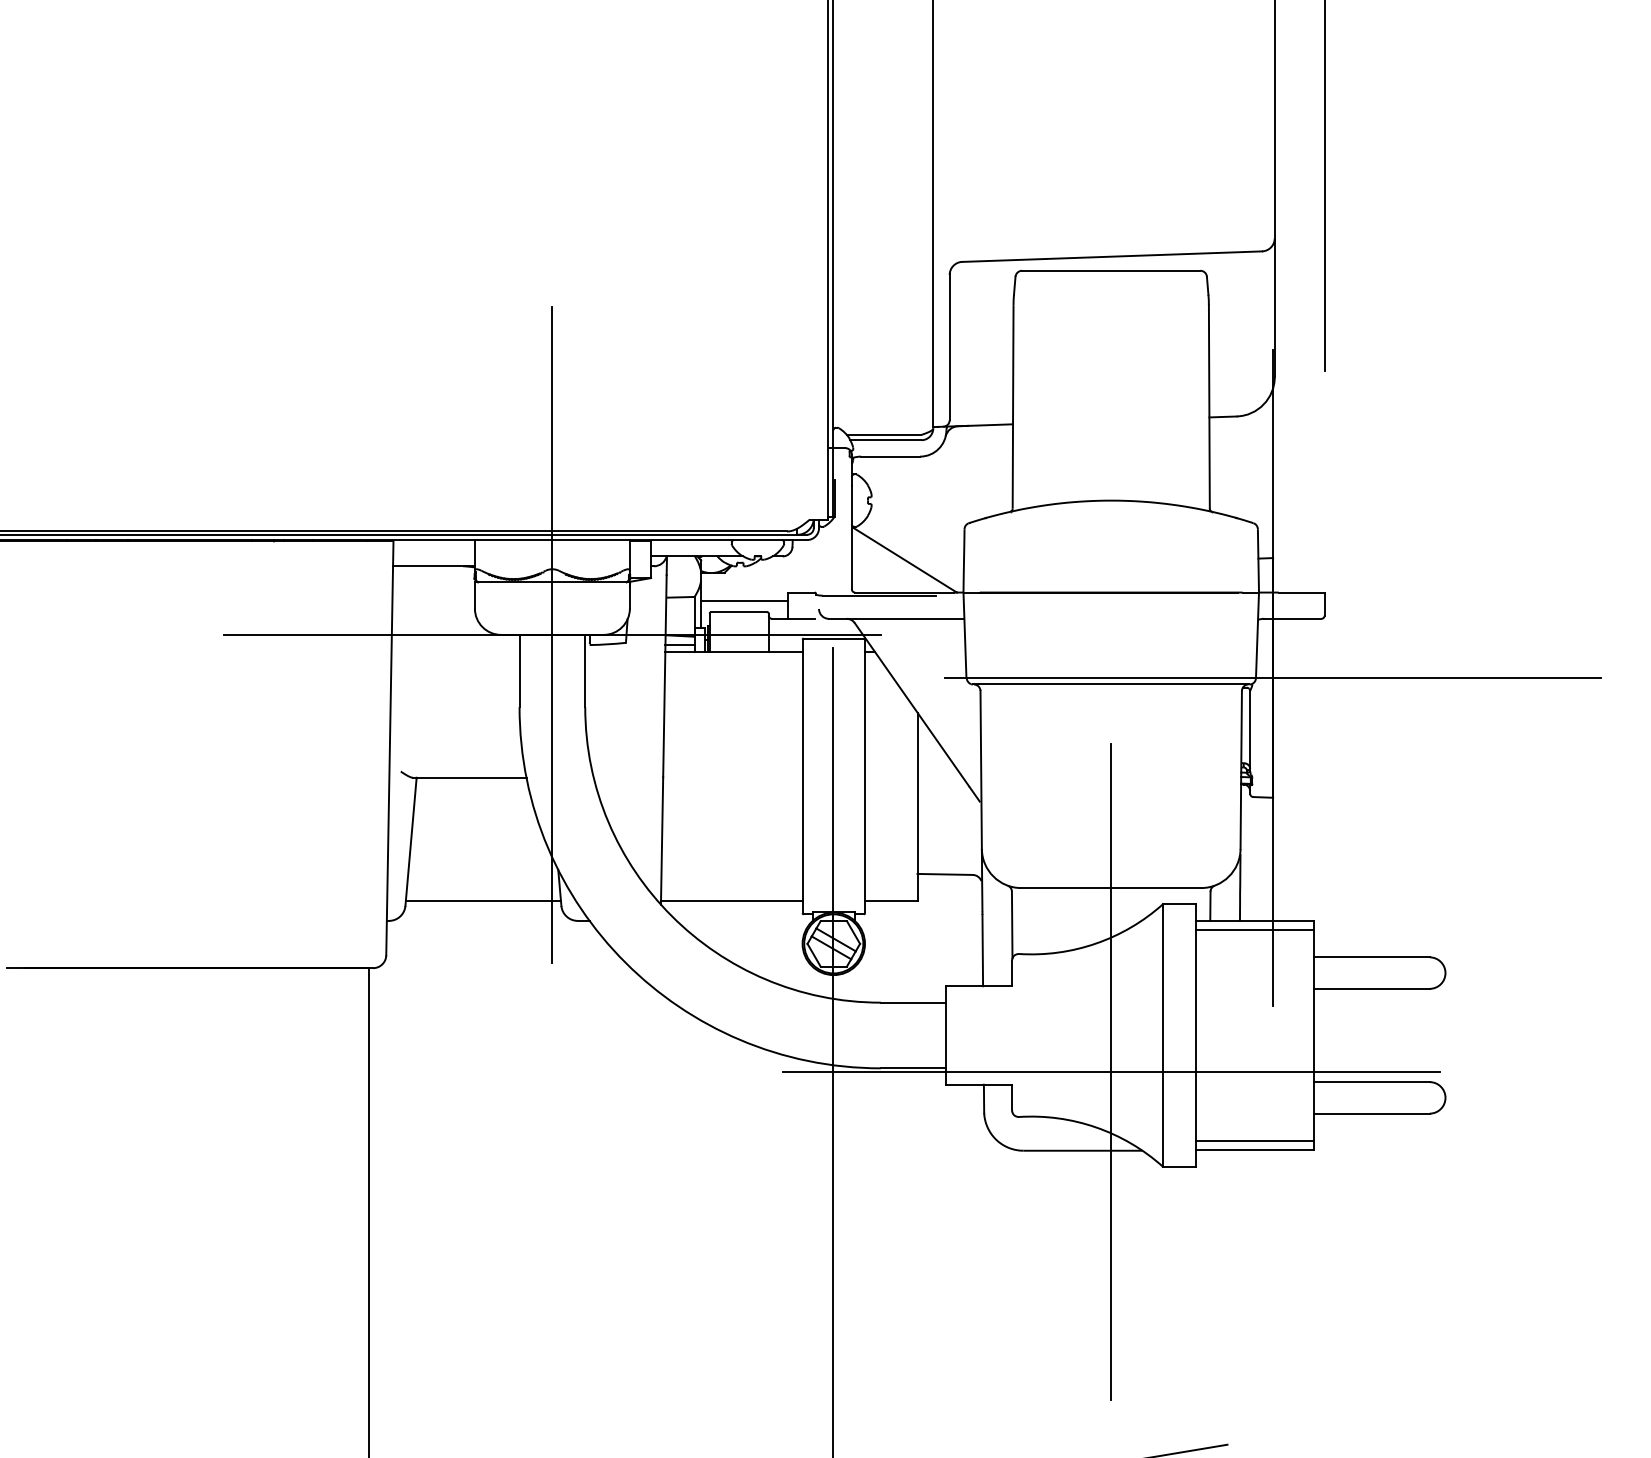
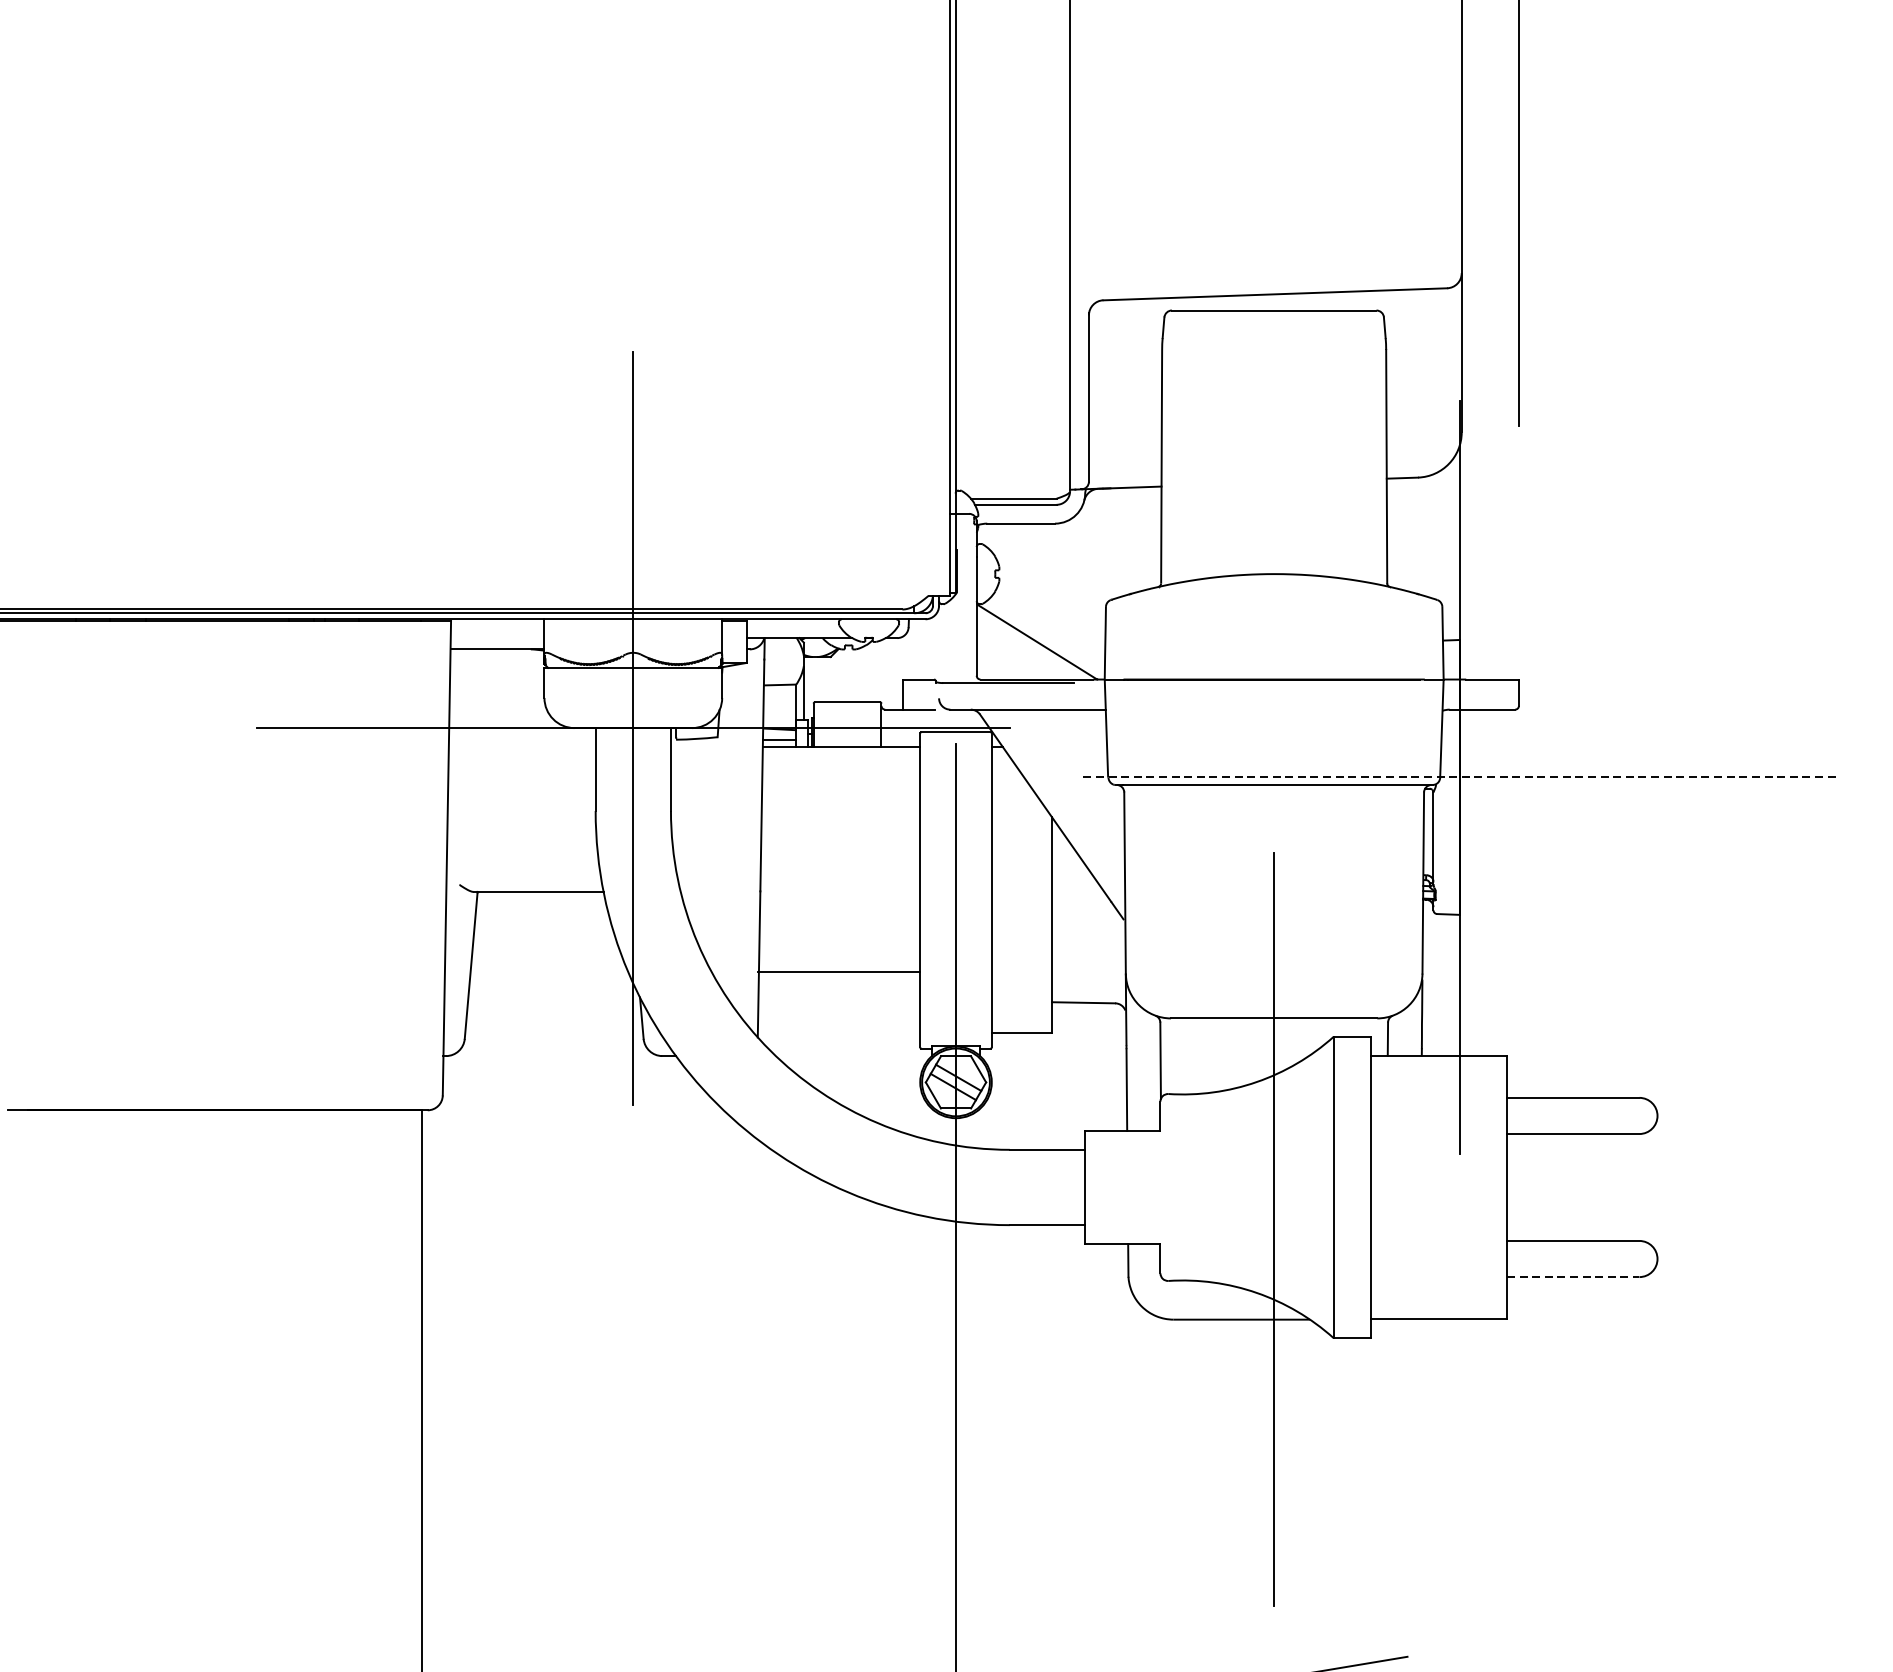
line: (744, 600) -> (853, 688), removed
line: (1273, 677) -> (1460, 776), solid -> dashed
line: (483, 901) -> (554, 1033), removed
line: (731, 901) -> (838, 971), moved
line: (1254, 930) -> (1438, 1067), removed
line: (1110, 1071) -> (1273, 1228), removed
line: (1371, 1113) -> (1572, 1276), solid -> dashed
line: (1254, 1140) -> (1438, 1307), removed

